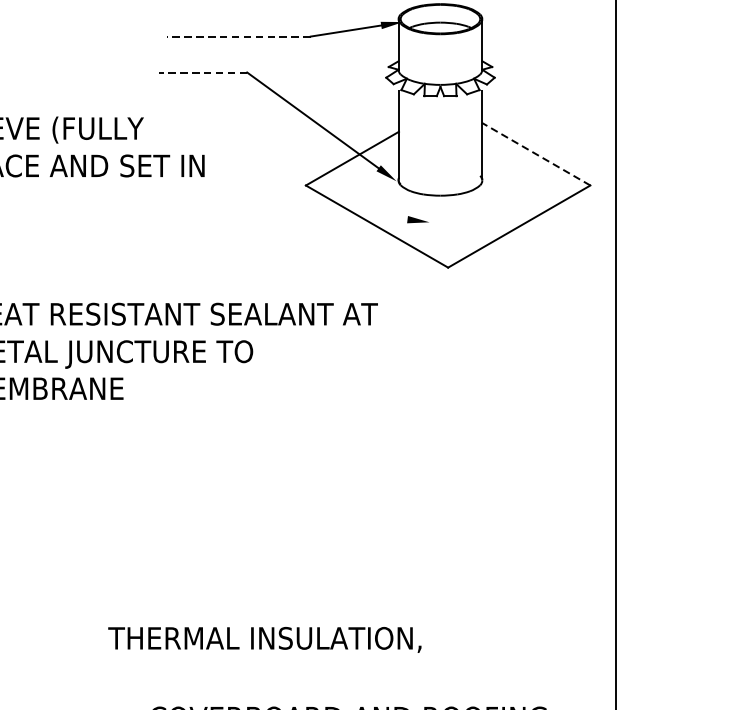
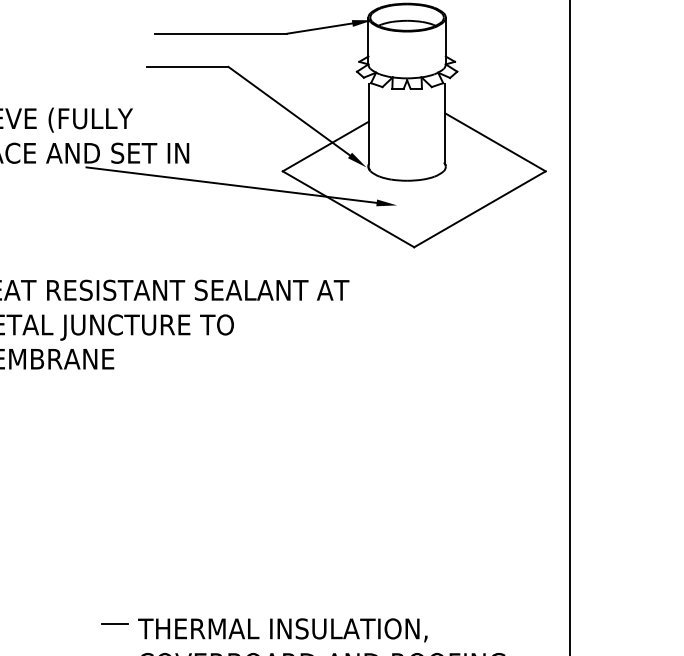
line: (238, 36) -> (220, 33), dashed -> solid
line: (202, 72) -> (187, 66), dashed -> solid
line: (536, 154) -> (495, 142), dashed -> solid
line: (250, 199) -> (231, 184), added
text: (264, 640) -> (282, 630), moved
line: (123, 675) -> (114, 624), added

